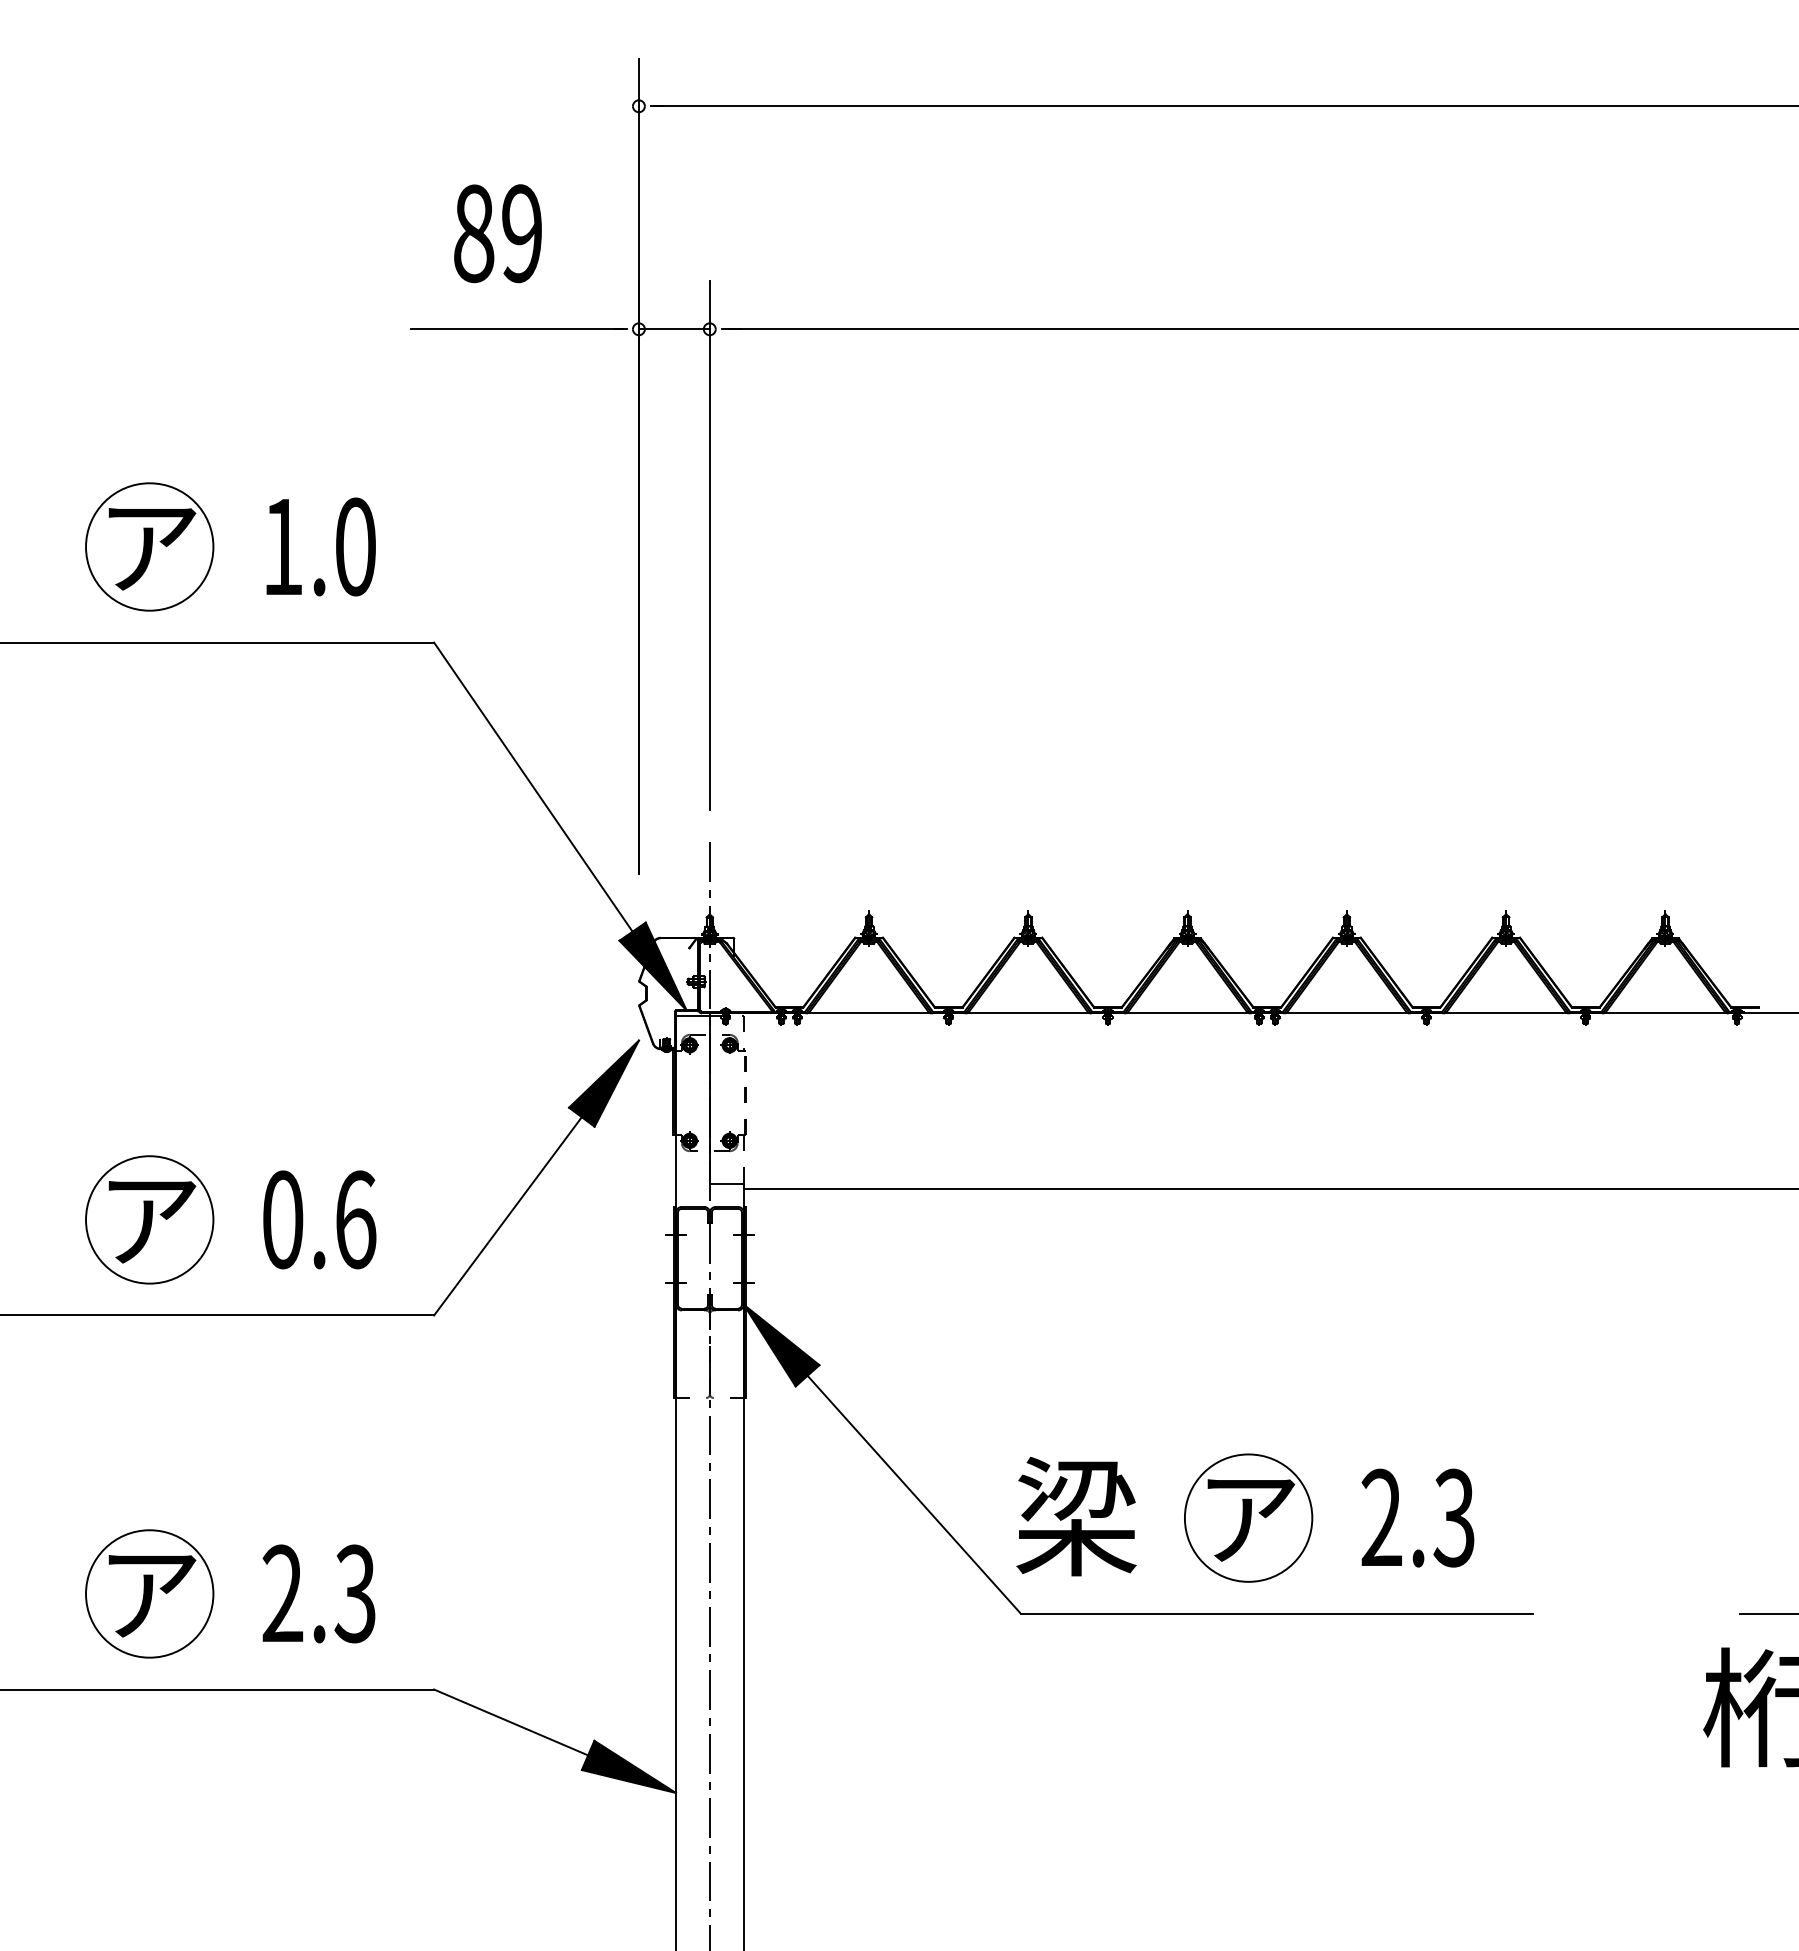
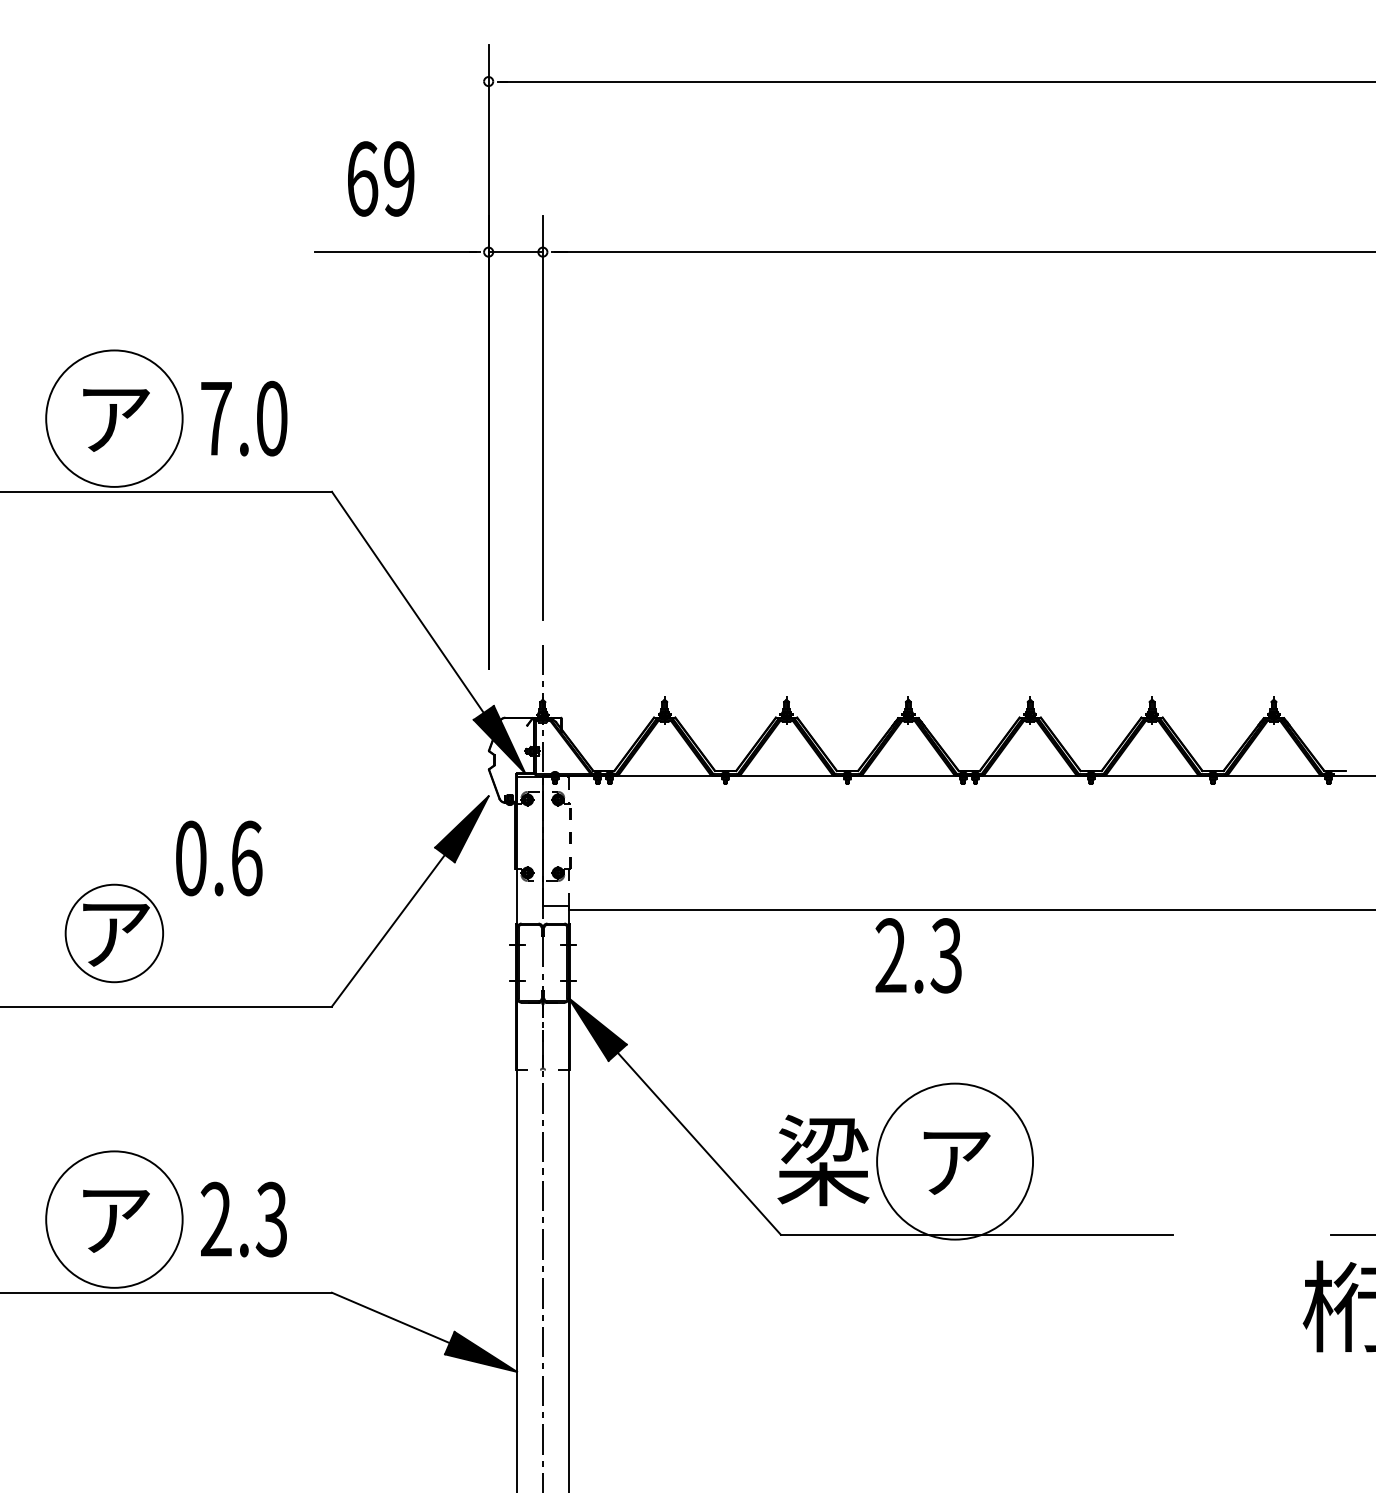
text: (474, 233) -> (362, 178), 89 -> 69
circle: (149, 546) -> (114, 418), size x1.4
text: (283, 546) -> (216, 418), 1.0 -> 7.0
text: (319, 1219) -> (219, 858), moved
circle: (1248, 1517) -> (954, 1161), size x1.6
text: (1417, 1517) -> (918, 955), moved
circle: (149, 1593) -> (114, 1219), size x1.4

